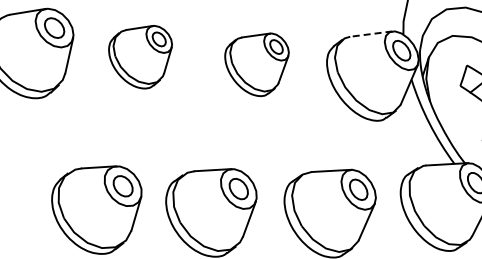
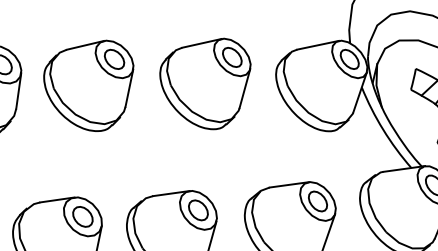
line: (370, 34) -> (317, 45), dashed -> solid
part: (140, 56) -> (89, 86), size x1.43
part: (256, 64) -> (206, 84), size x1.43

